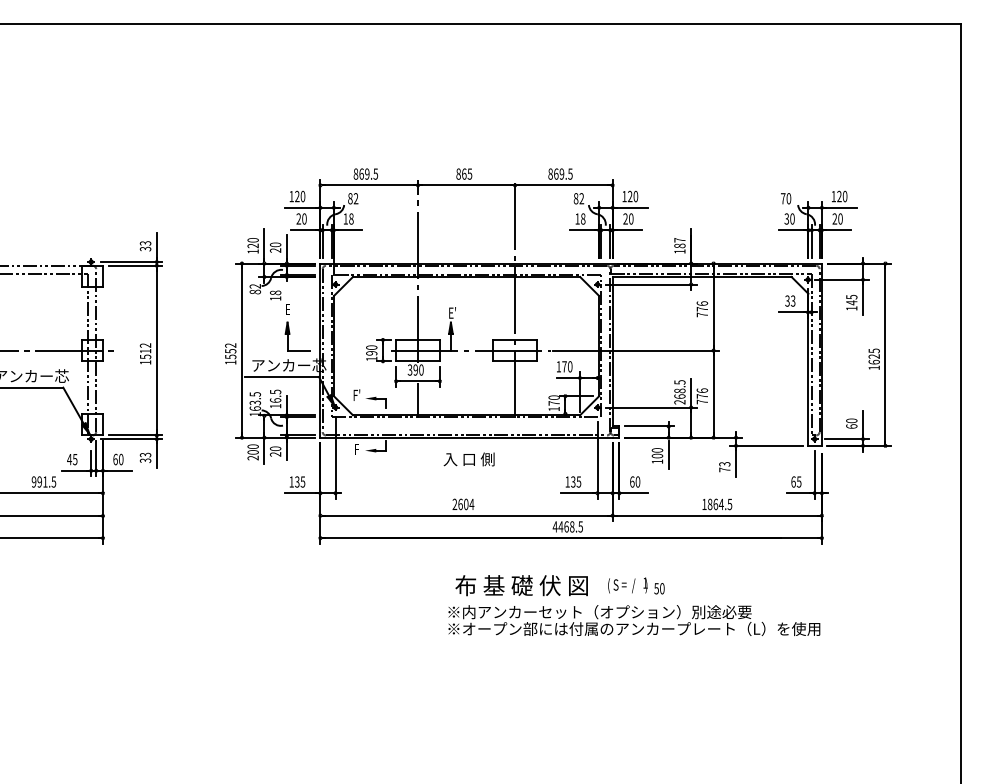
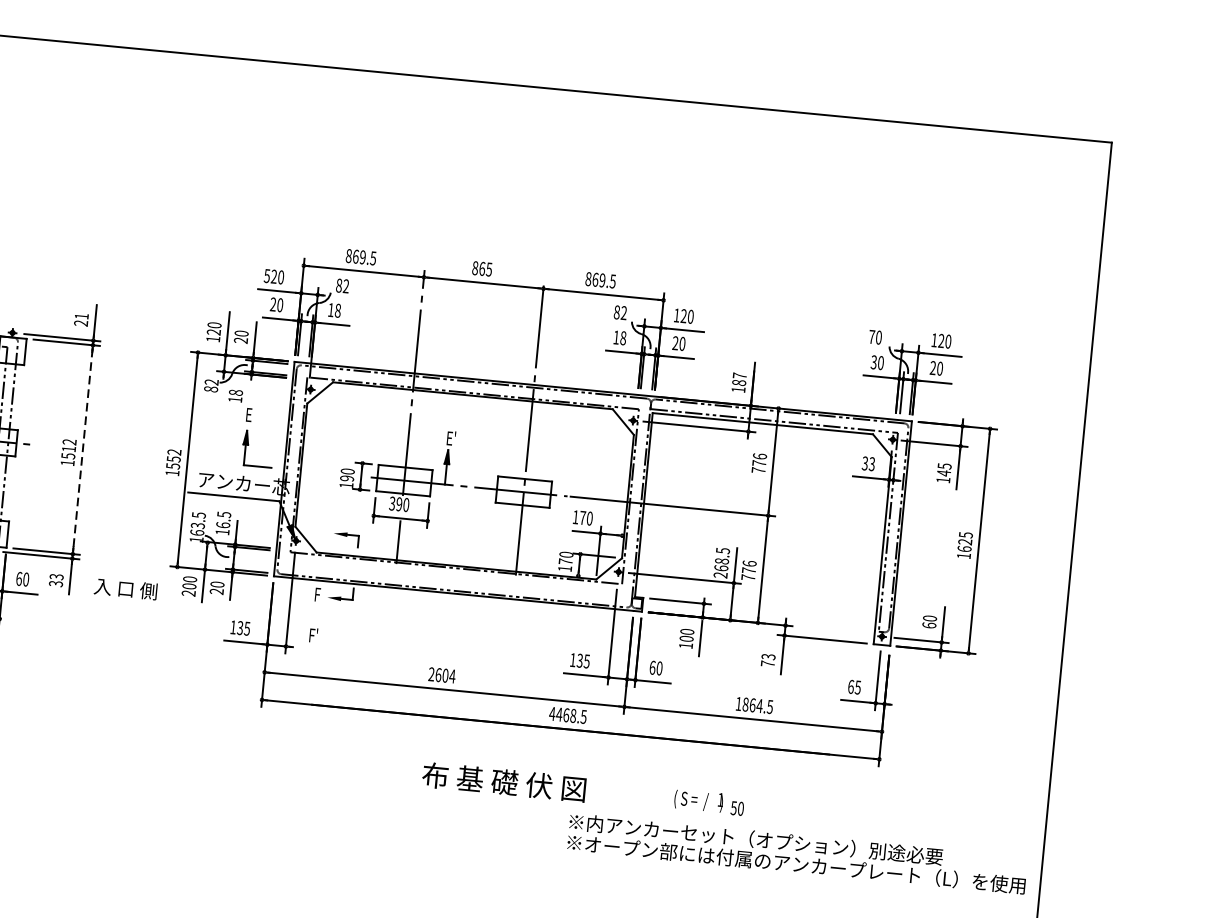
text: (291, 196) -> (266, 275), 120 -> 520
text: (145, 246) -> (81, 320), 33 -> 21
line: (156, 351) -> (82, 450), solid -> dashed
text: (356, 394) -> (313, 634), moved
text: (468, 459) -> (124, 589), moved
text: (636, 585) -> (709, 801), moved
text: (634, 620) -> (797, 853), moved

